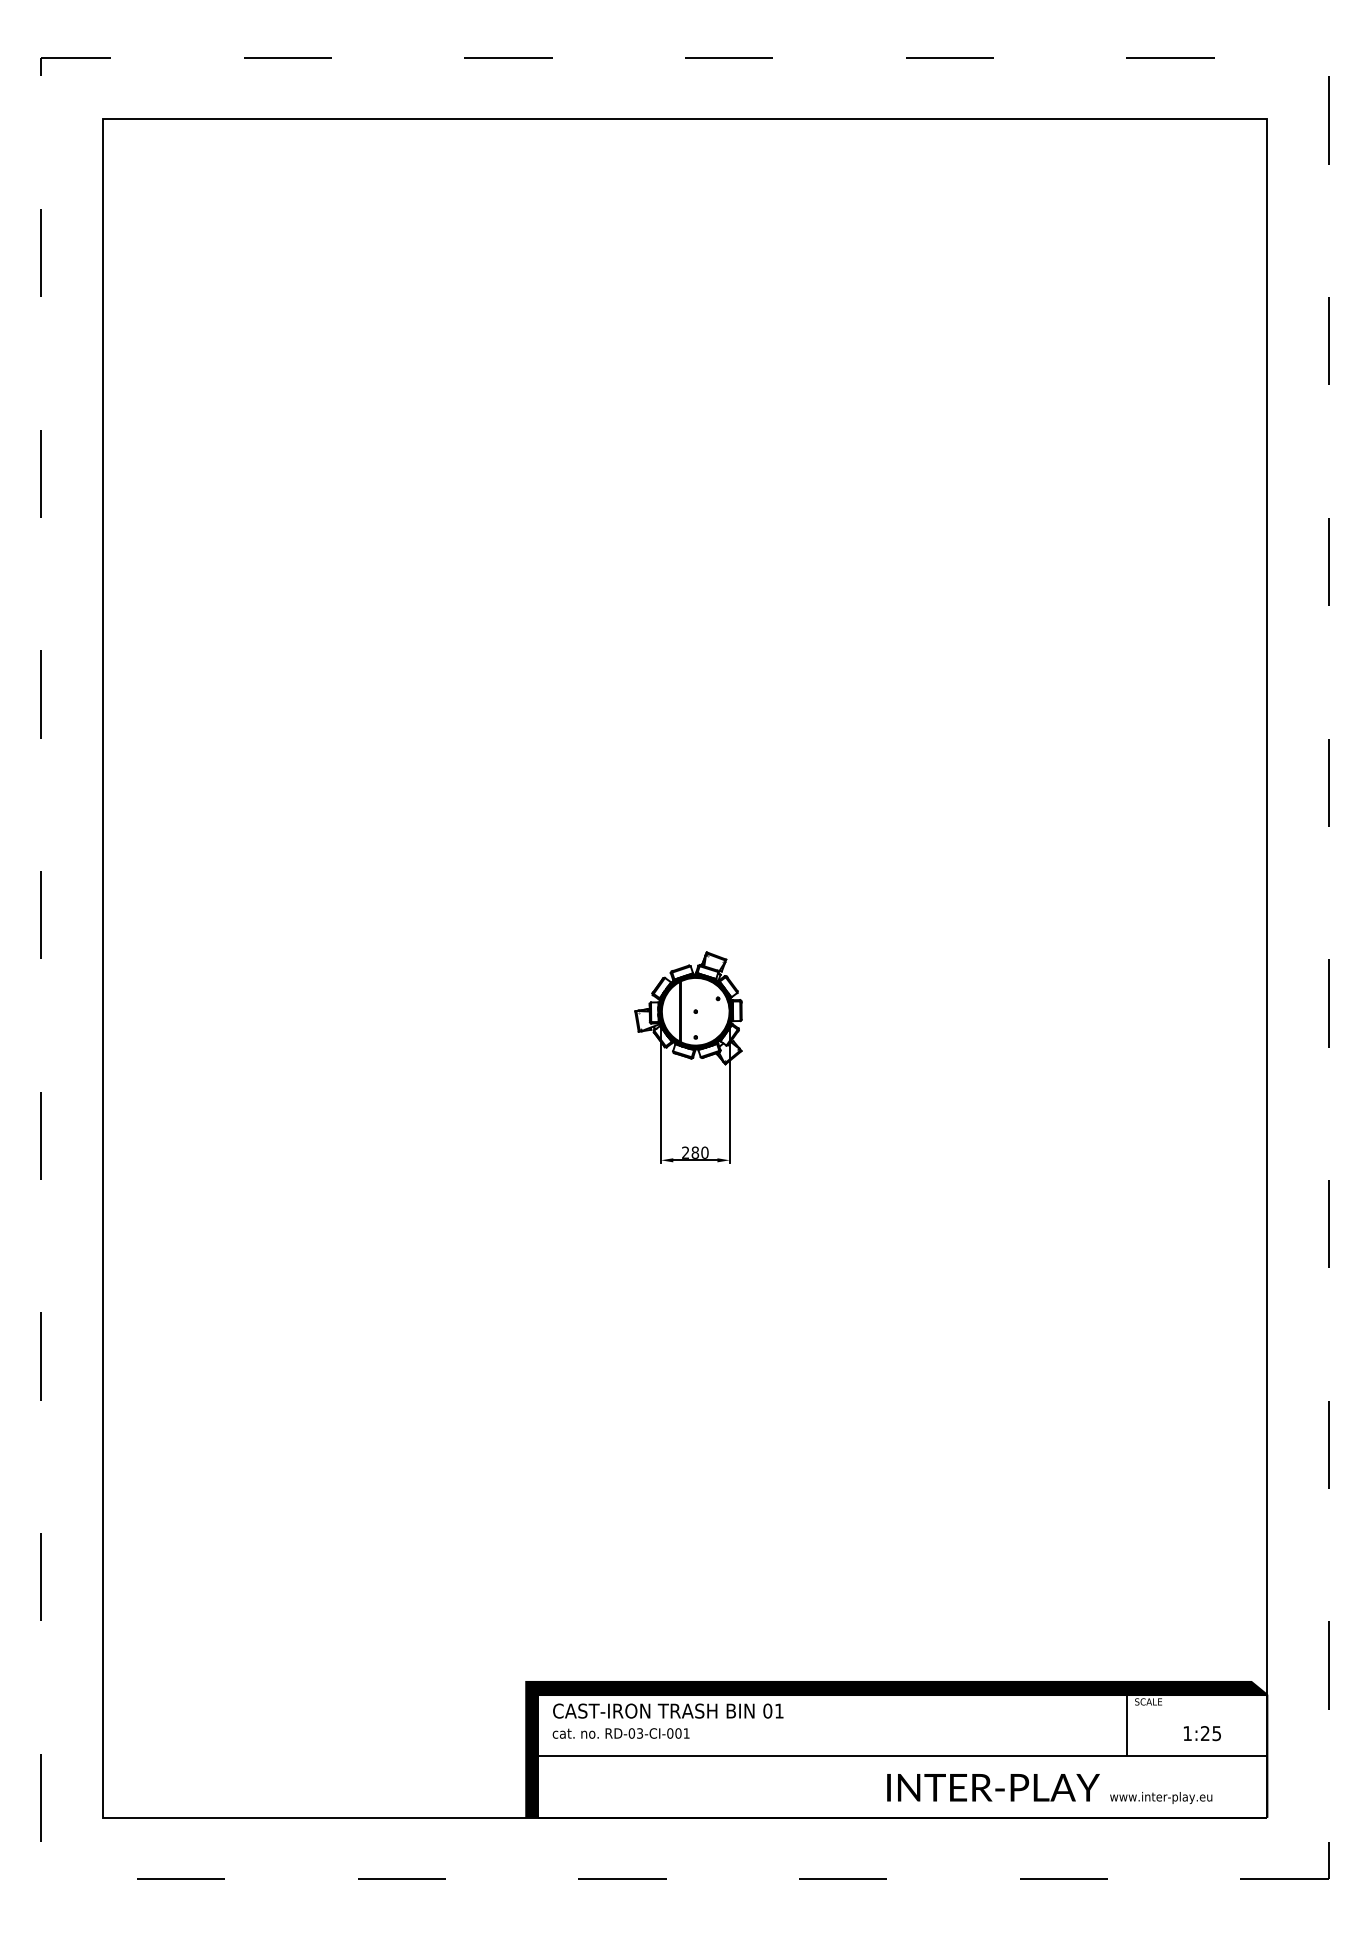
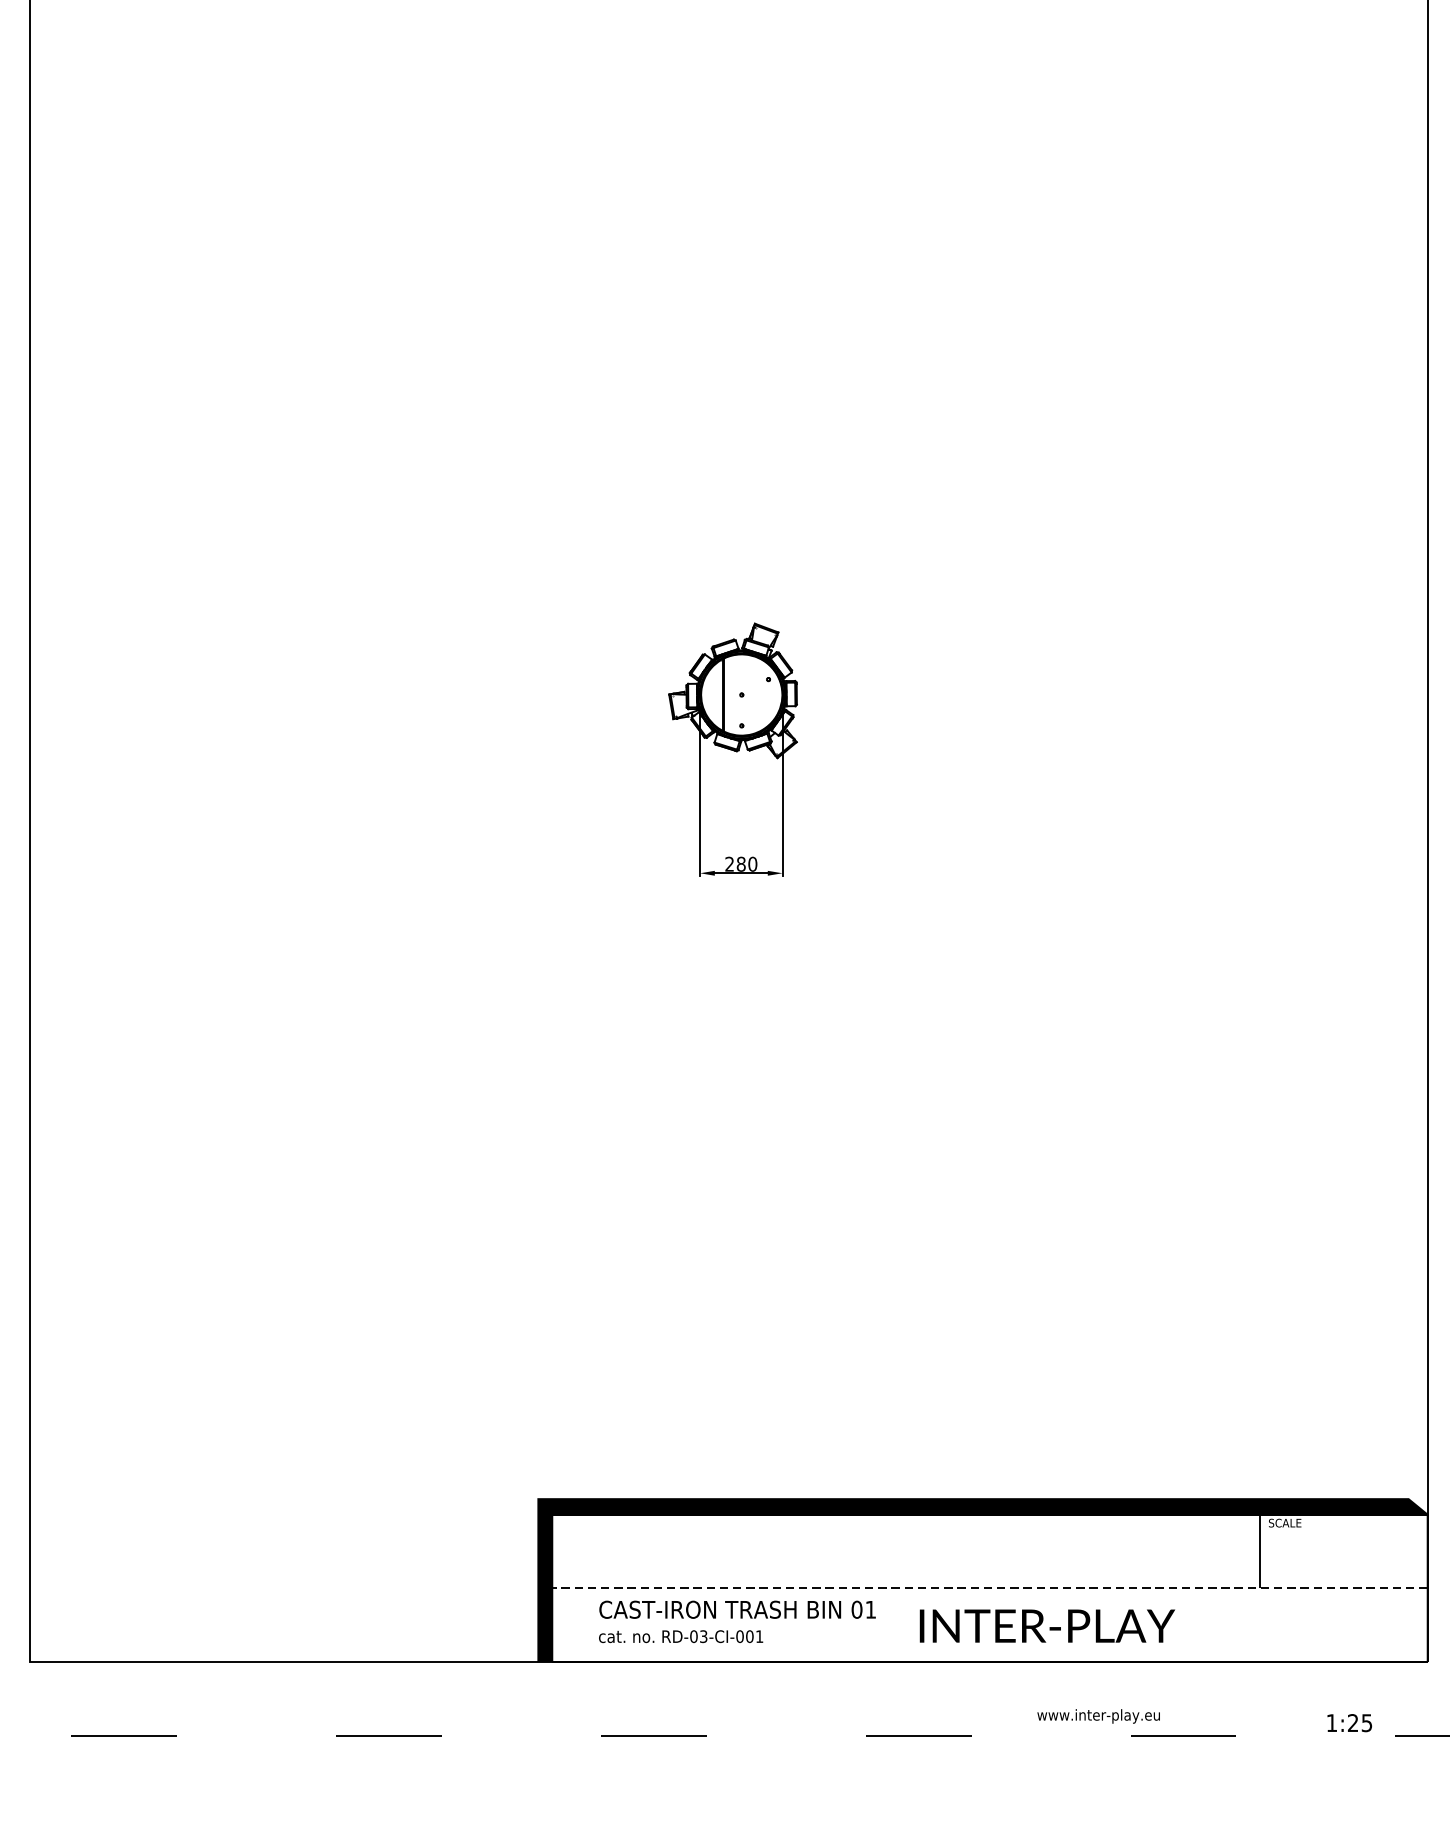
text: (667, 1720) -> (736, 1621), moved
text: (1202, 1733) -> (1349, 1723), moved
line: (902, 1756) -> (989, 1588), solid -> dashed
text: (993, 1787) -> (1047, 1625), moved
text: (1161, 1797) -> (1099, 1715), moved

